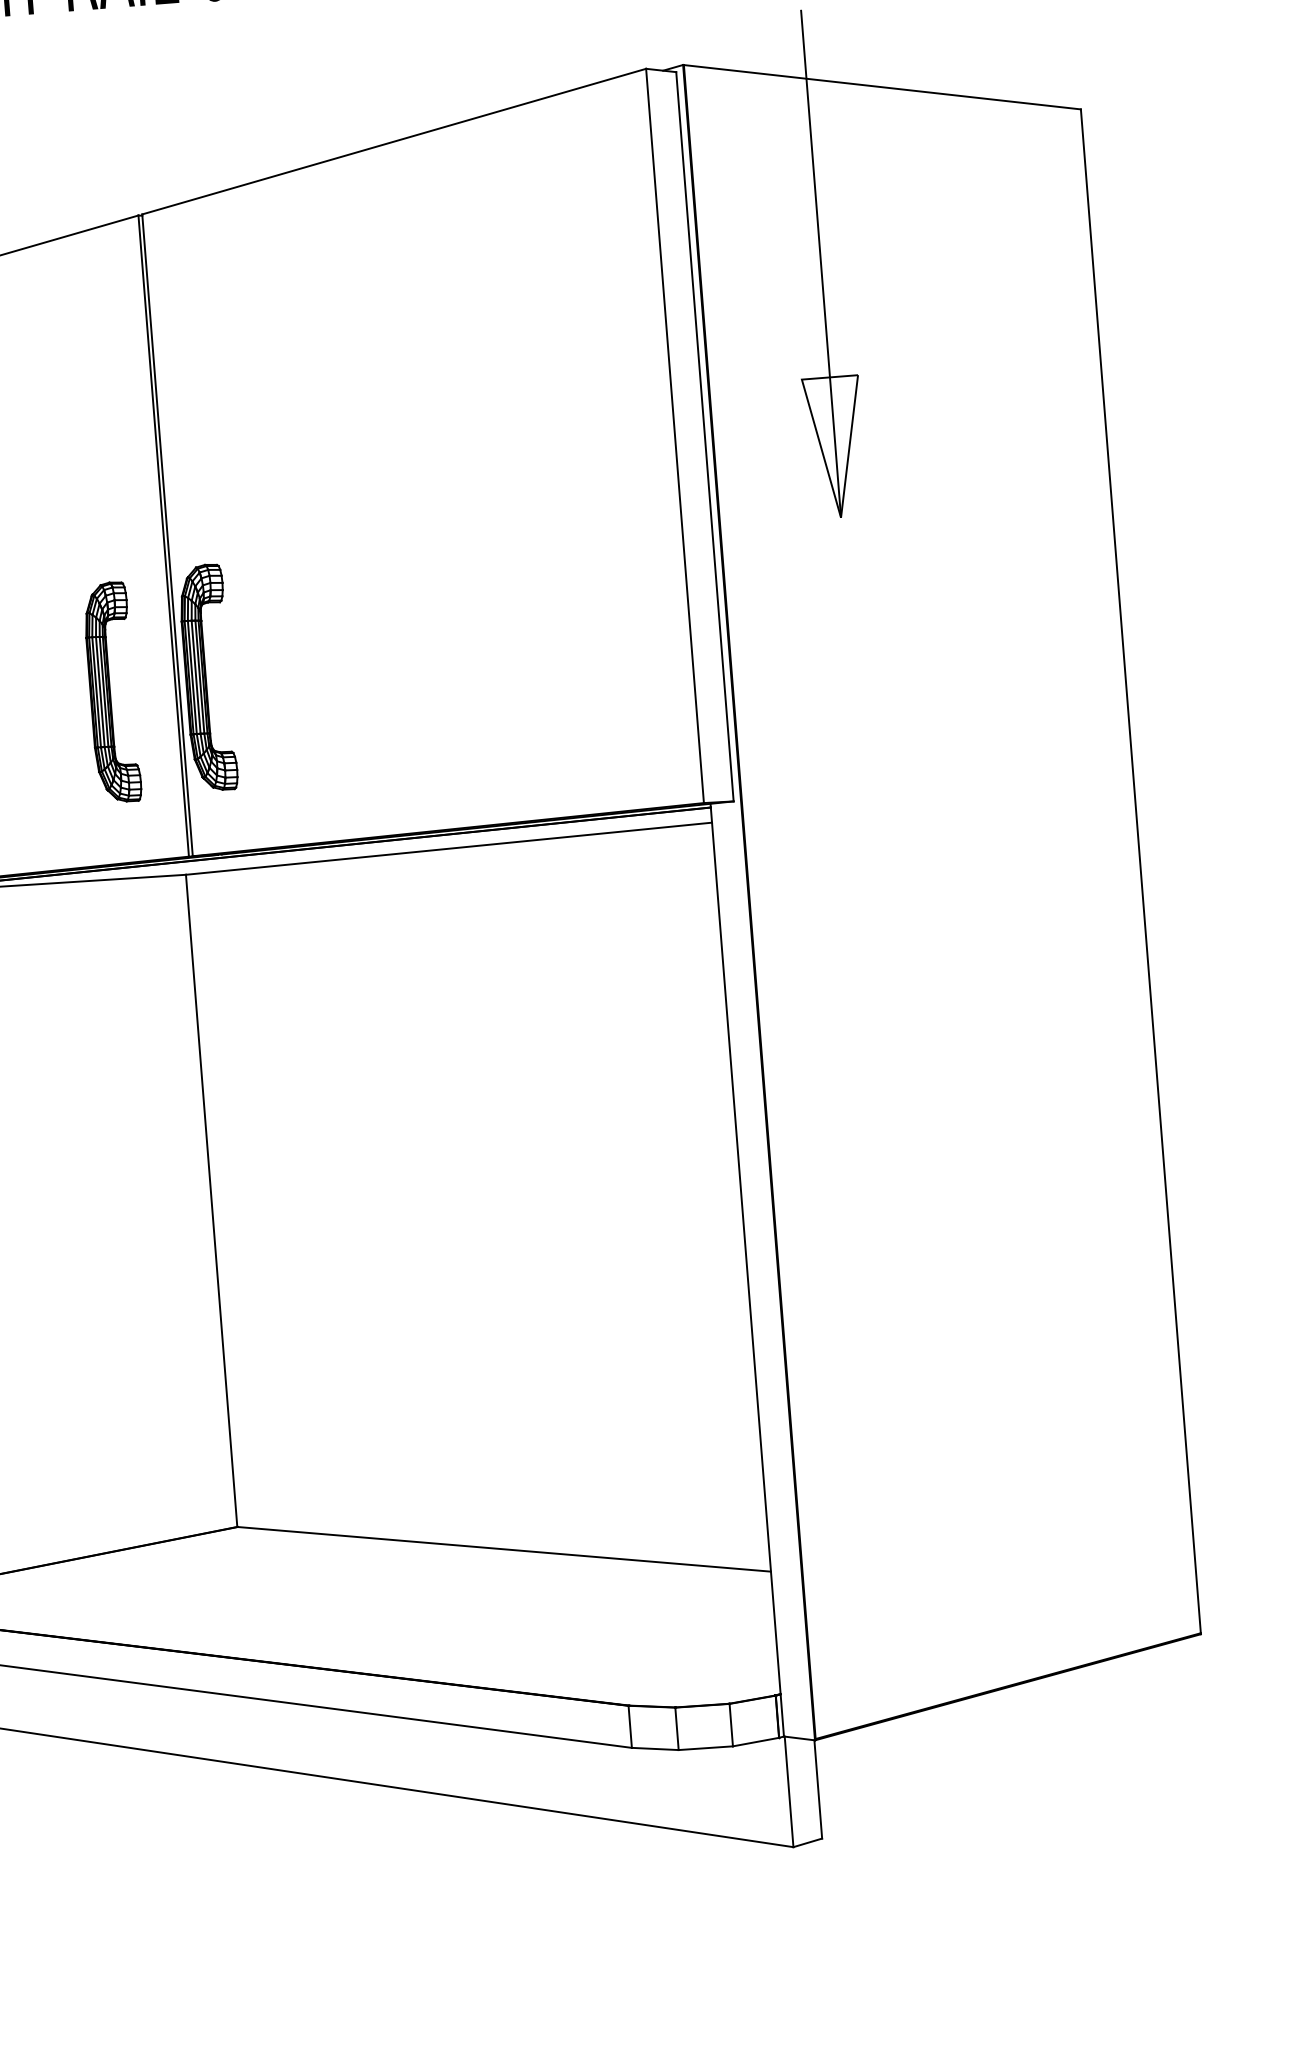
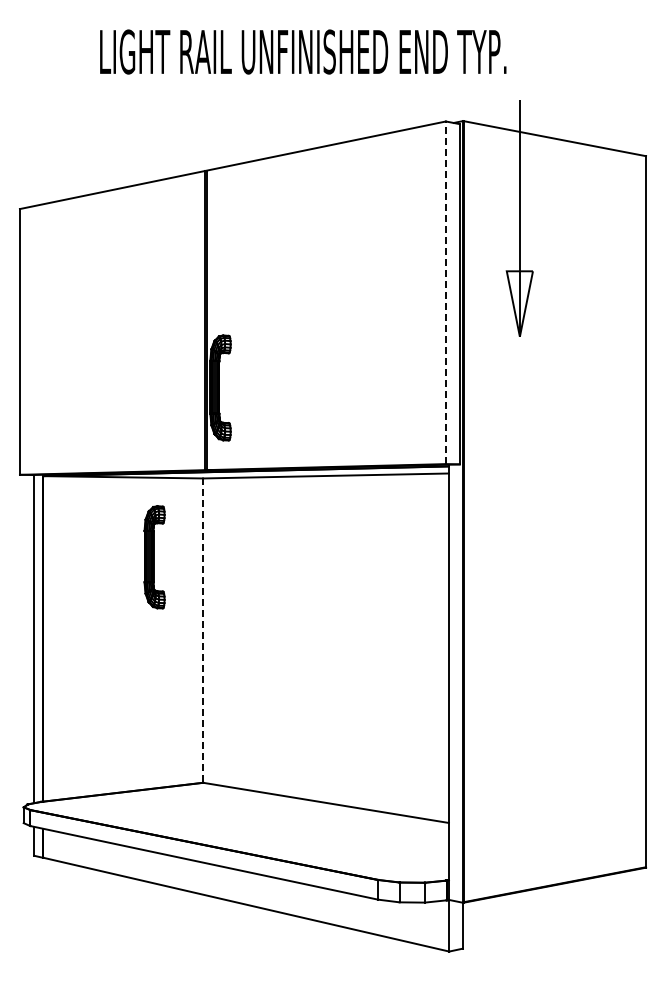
line: (674, 435) -> (445, 292), solid -> dashed
part: (112, 693) -> (154, 557), moved
line: (212, 1202) -> (203, 631), solid -> dashed

